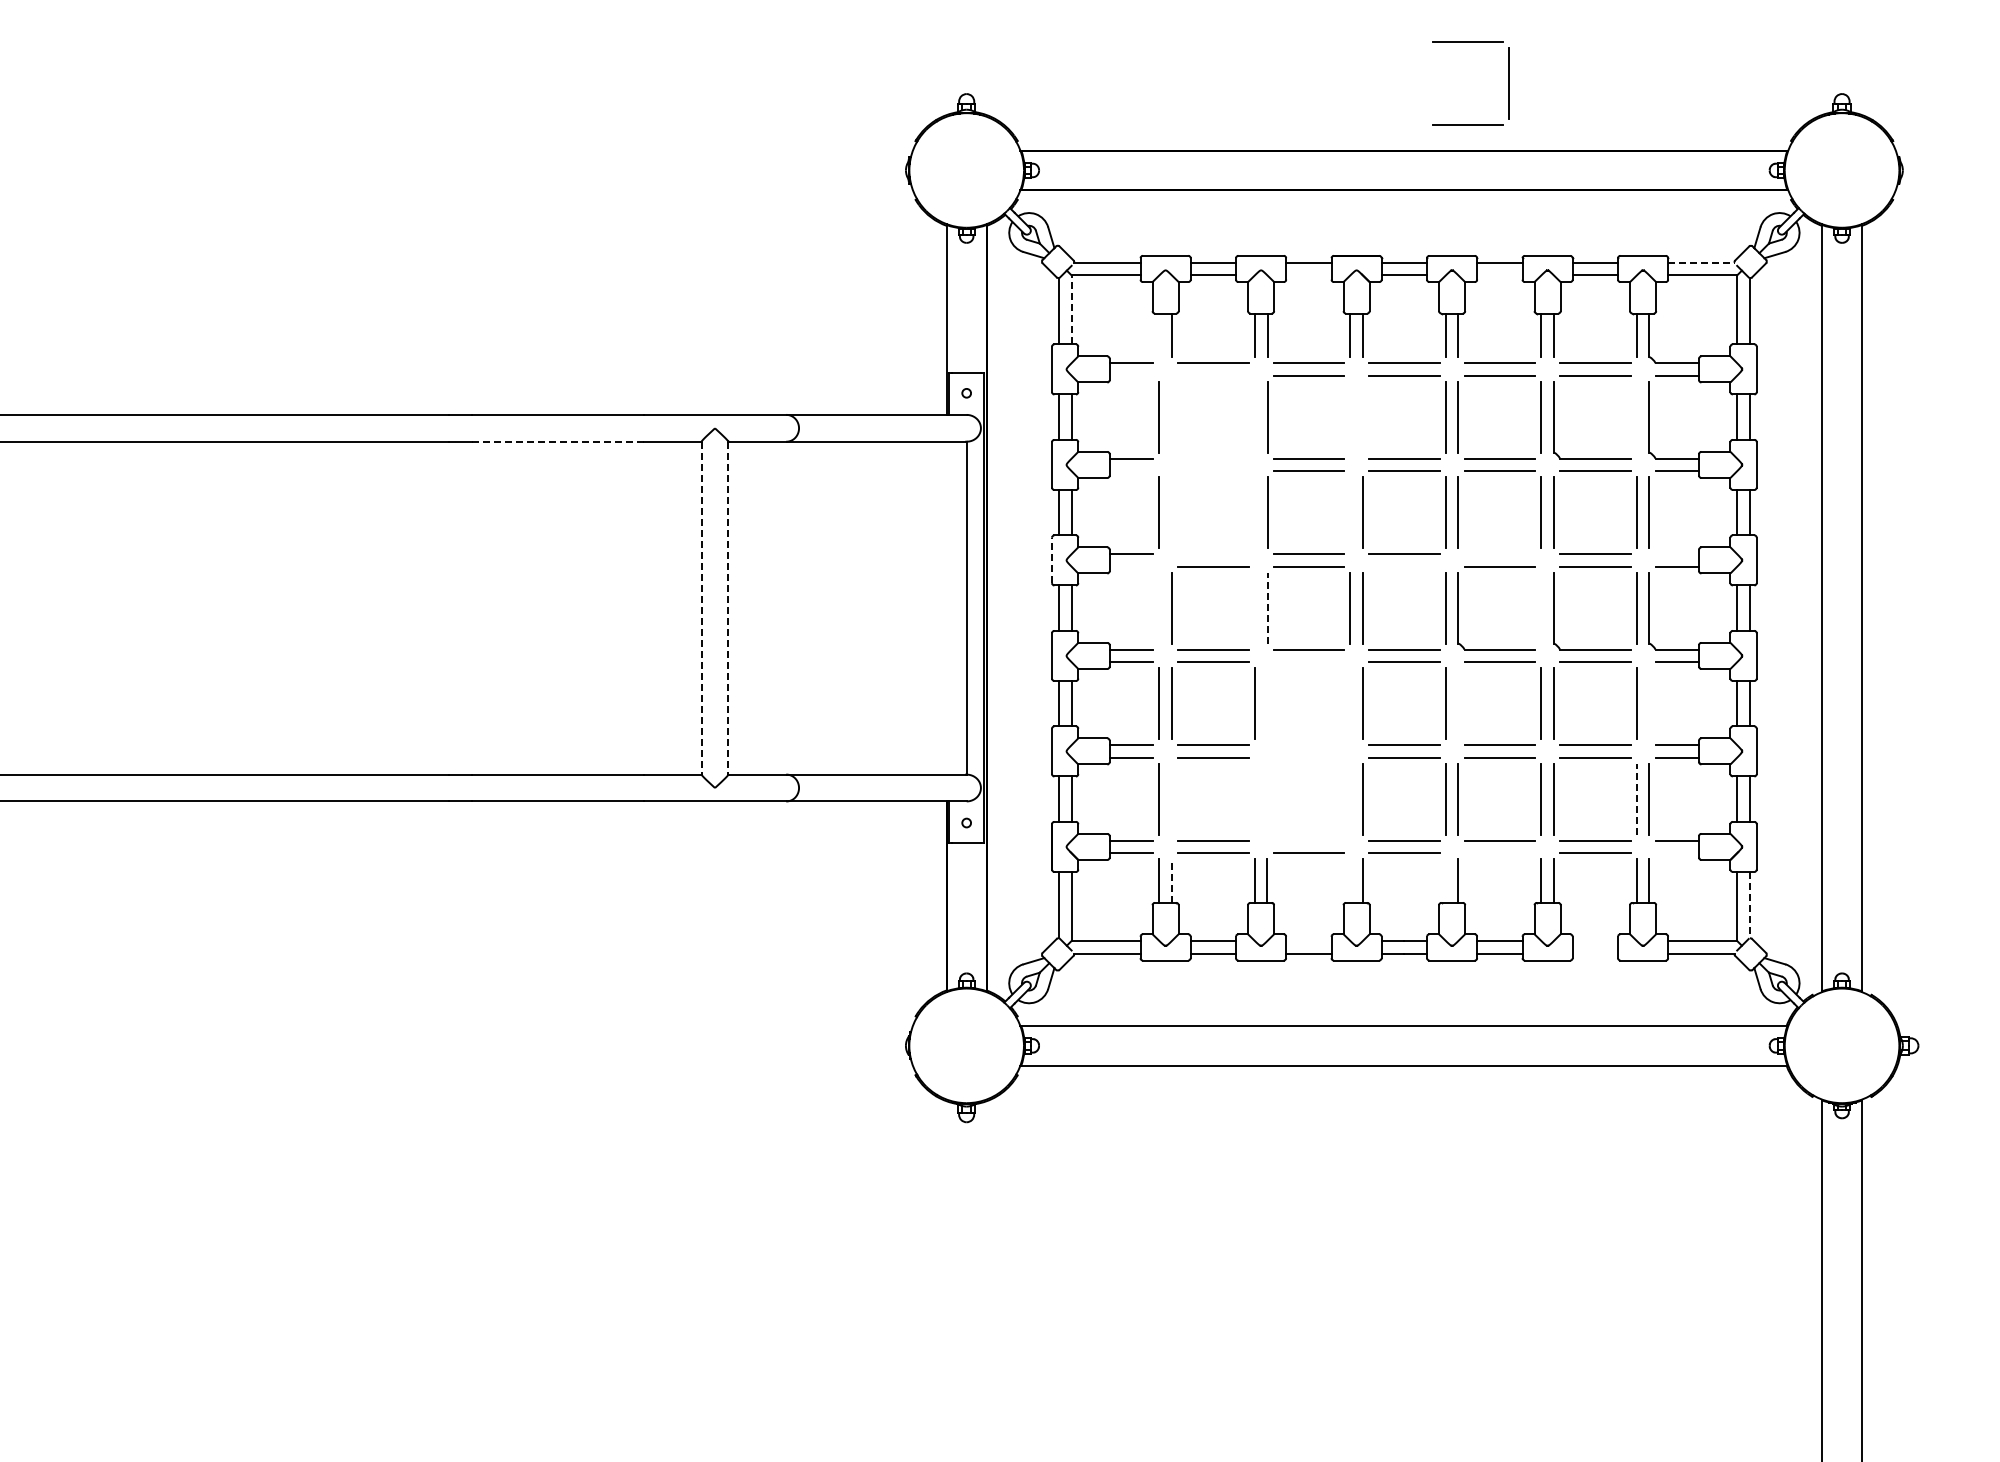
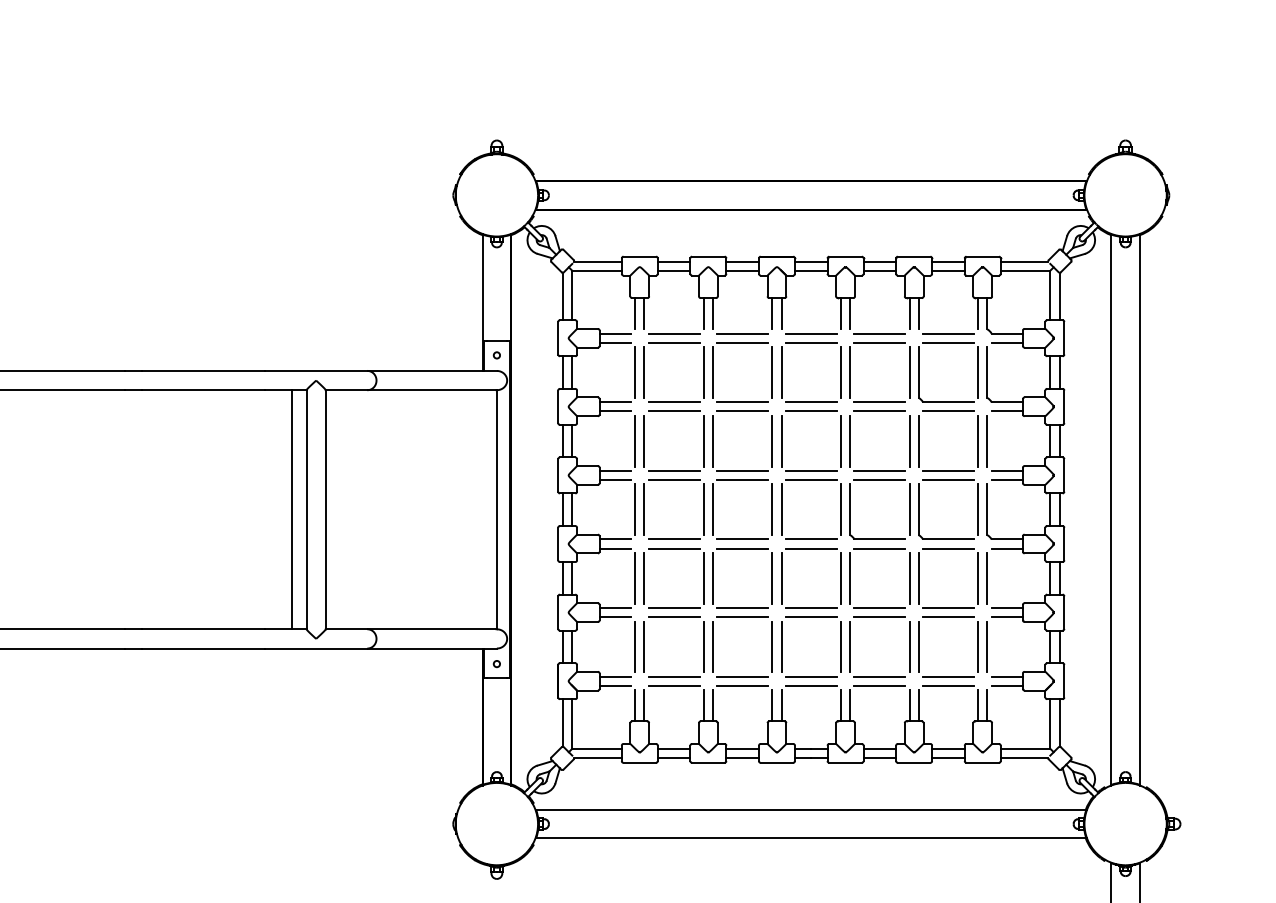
part: (1508, 83) -> (886, 132), removed
line: (1701, 262) -> (1024, 261), dashed -> solid
line: (1308, 275) -> (742, 270), added
line: (1499, 275) -> (879, 270), added
line: (1071, 309) -> (572, 295), dashed -> solid
line: (1159, 335) -> (635, 313), added
line: (1131, 375) -> (615, 342), added
part: (1213, 376) -> (674, 343), added
line: (1350, 416) -> (772, 372), added
line: (1363, 416) -> (781, 372), added
line: (1636, 416) -> (977, 372), added
line: (558, 441) -> (203, 390), dashed -> solid
line: (1131, 471) -> (615, 411), added
part: (1213, 471) -> (674, 411), added
line: (1350, 512) -> (772, 441), added
line: (1499, 554) -> (879, 471), added
line: (1677, 554) -> (1007, 471), added
line: (1052, 560) -> (558, 475), dashed -> solid
line: (1131, 566) -> (615, 479), added
line: (1404, 566) -> (811, 479), added
line: (682, 607) -> (292, 509), added
line: (1159, 607) -> (635, 509), added
line: (1254, 607) -> (703, 509), added
line: (1267, 607) -> (712, 509), dashed -> solid
line: (1541, 607) -> (909, 509), added
line: (701, 608) -> (306, 509), dashed -> solid
line: (728, 608) -> (325, 509), dashed -> solid
part: (1268, 703) -> (713, 578), added
line: (1457, 703) -> (849, 578), added
line: (1648, 703) -> (986, 578), added
line: (1172, 798) -> (644, 646), added
line: (1254, 798) -> (703, 646), added
line: (1636, 798) -> (977, 646), dashed -> solid
part: (1268, 799) -> (713, 647), added
line: (1499, 853) -> (879, 685), added
line: (1677, 853) -> (1007, 685), added
line: (1350, 880) -> (772, 705), added
line: (1445, 880) -> (840, 705), added
line: (1171, 881) -> (644, 706), dashed -> solid
line: (1749, 905) -> (1059, 723), dashed -> solid
line: (1308, 941) -> (742, 749), added
line: (1595, 941) -> (948, 749), added
line: (1595, 953) -> (948, 757), added

